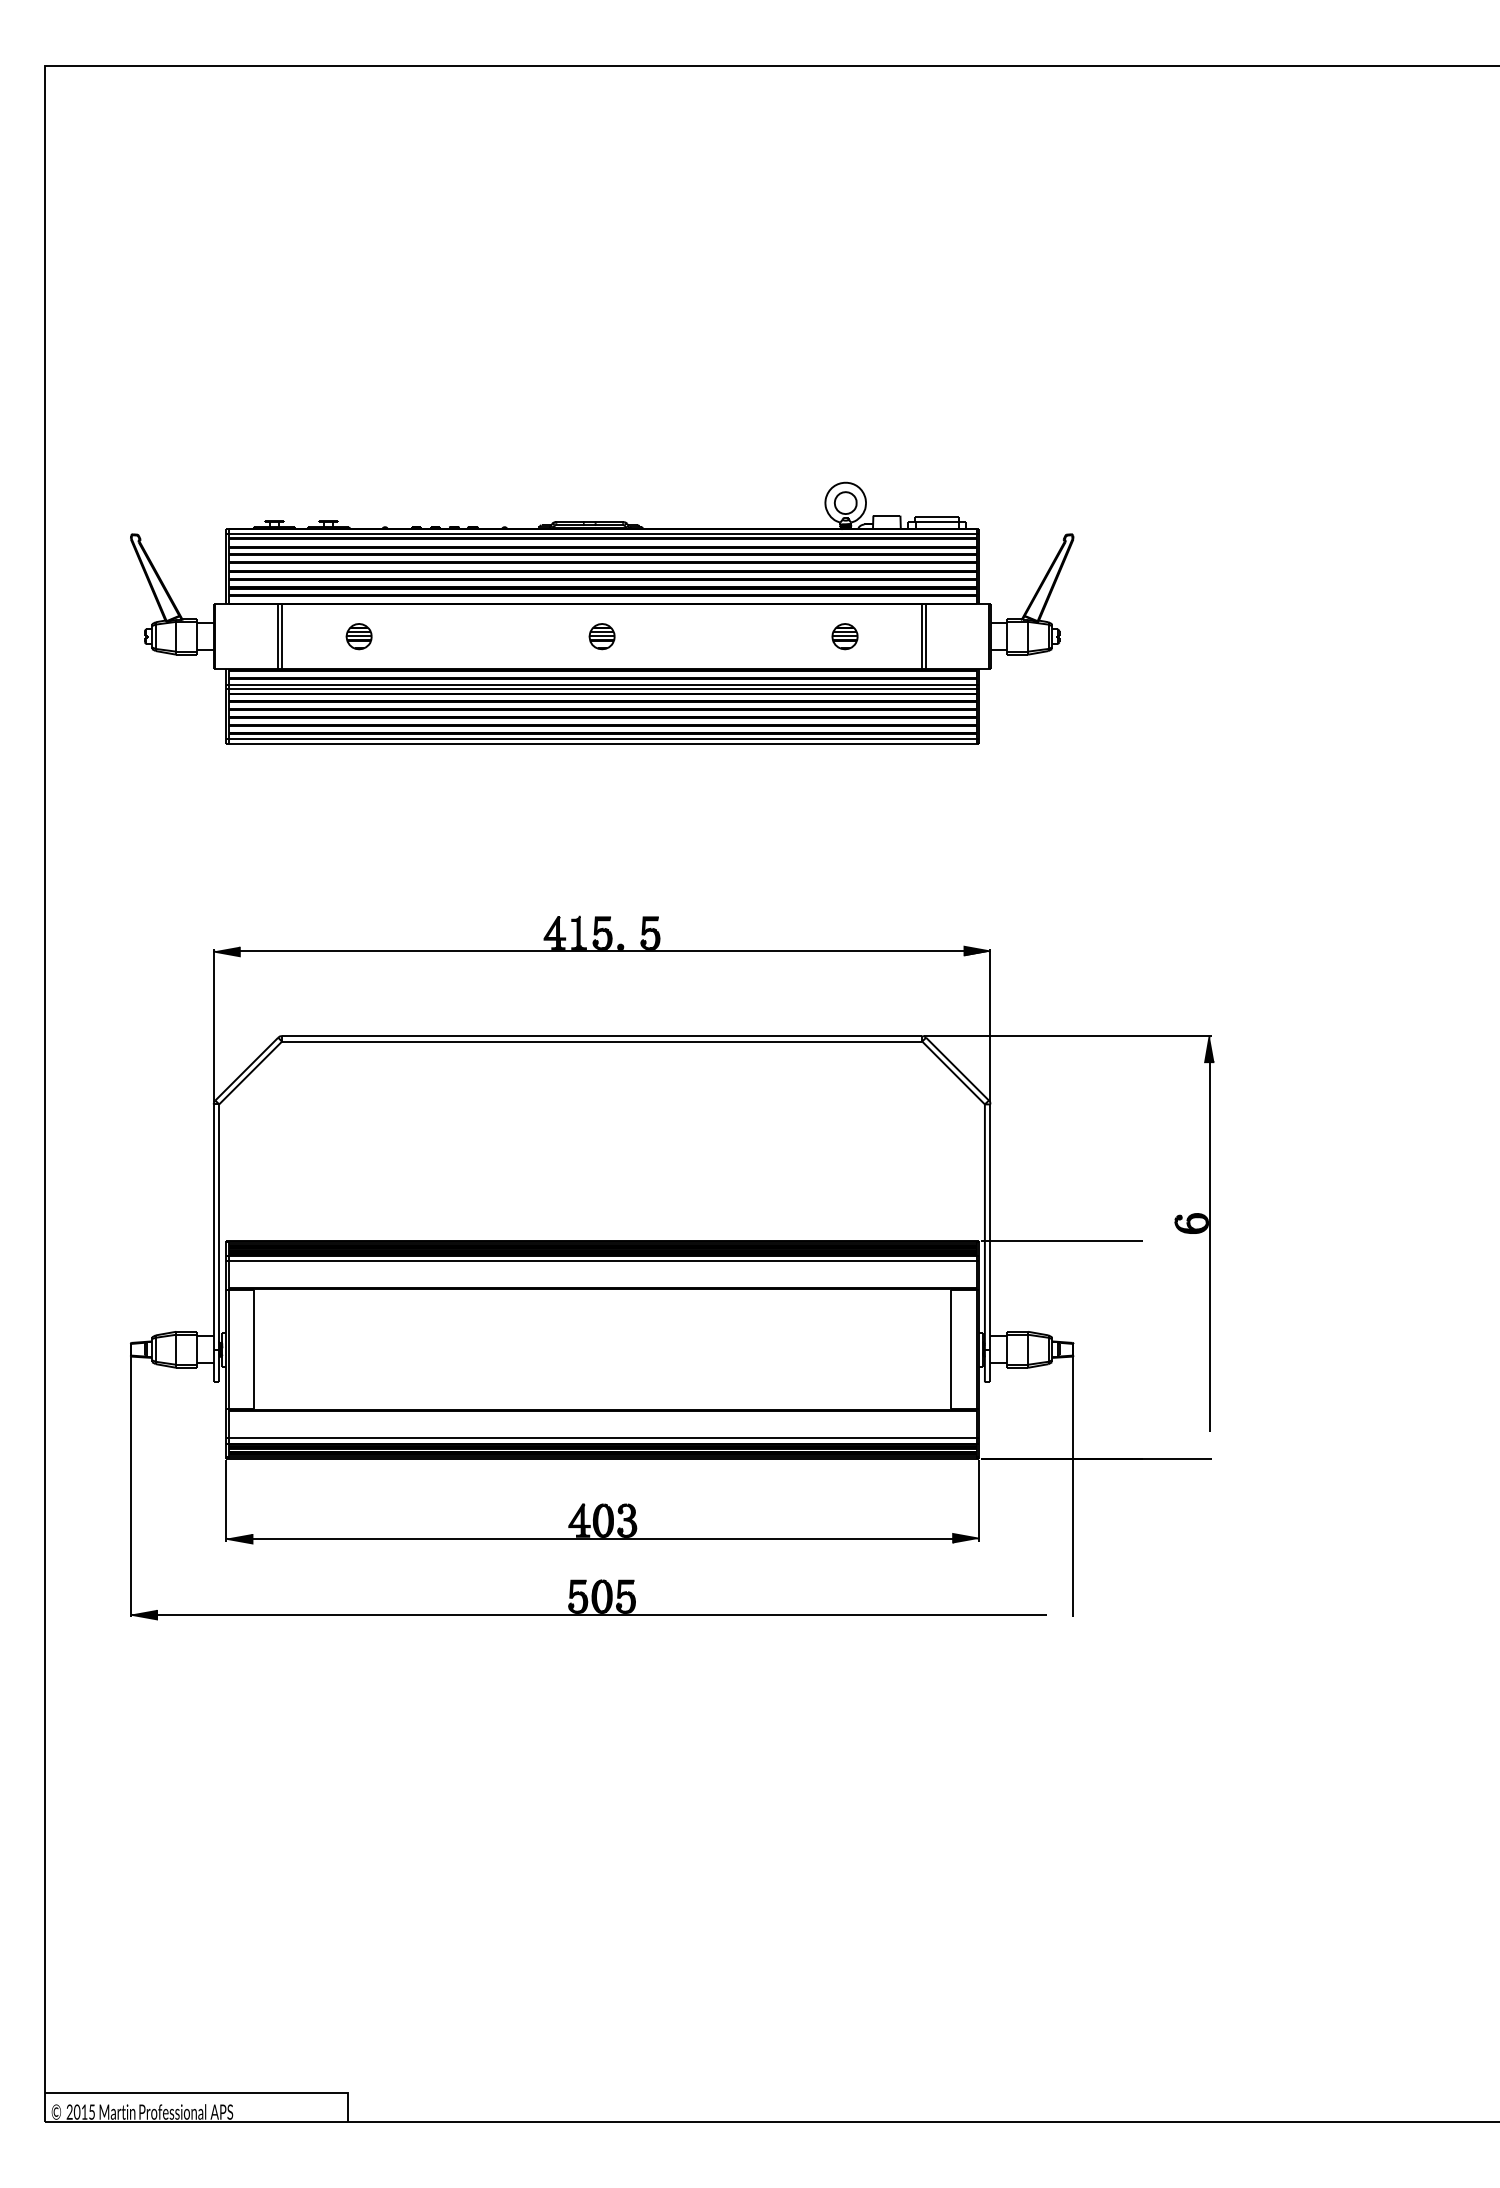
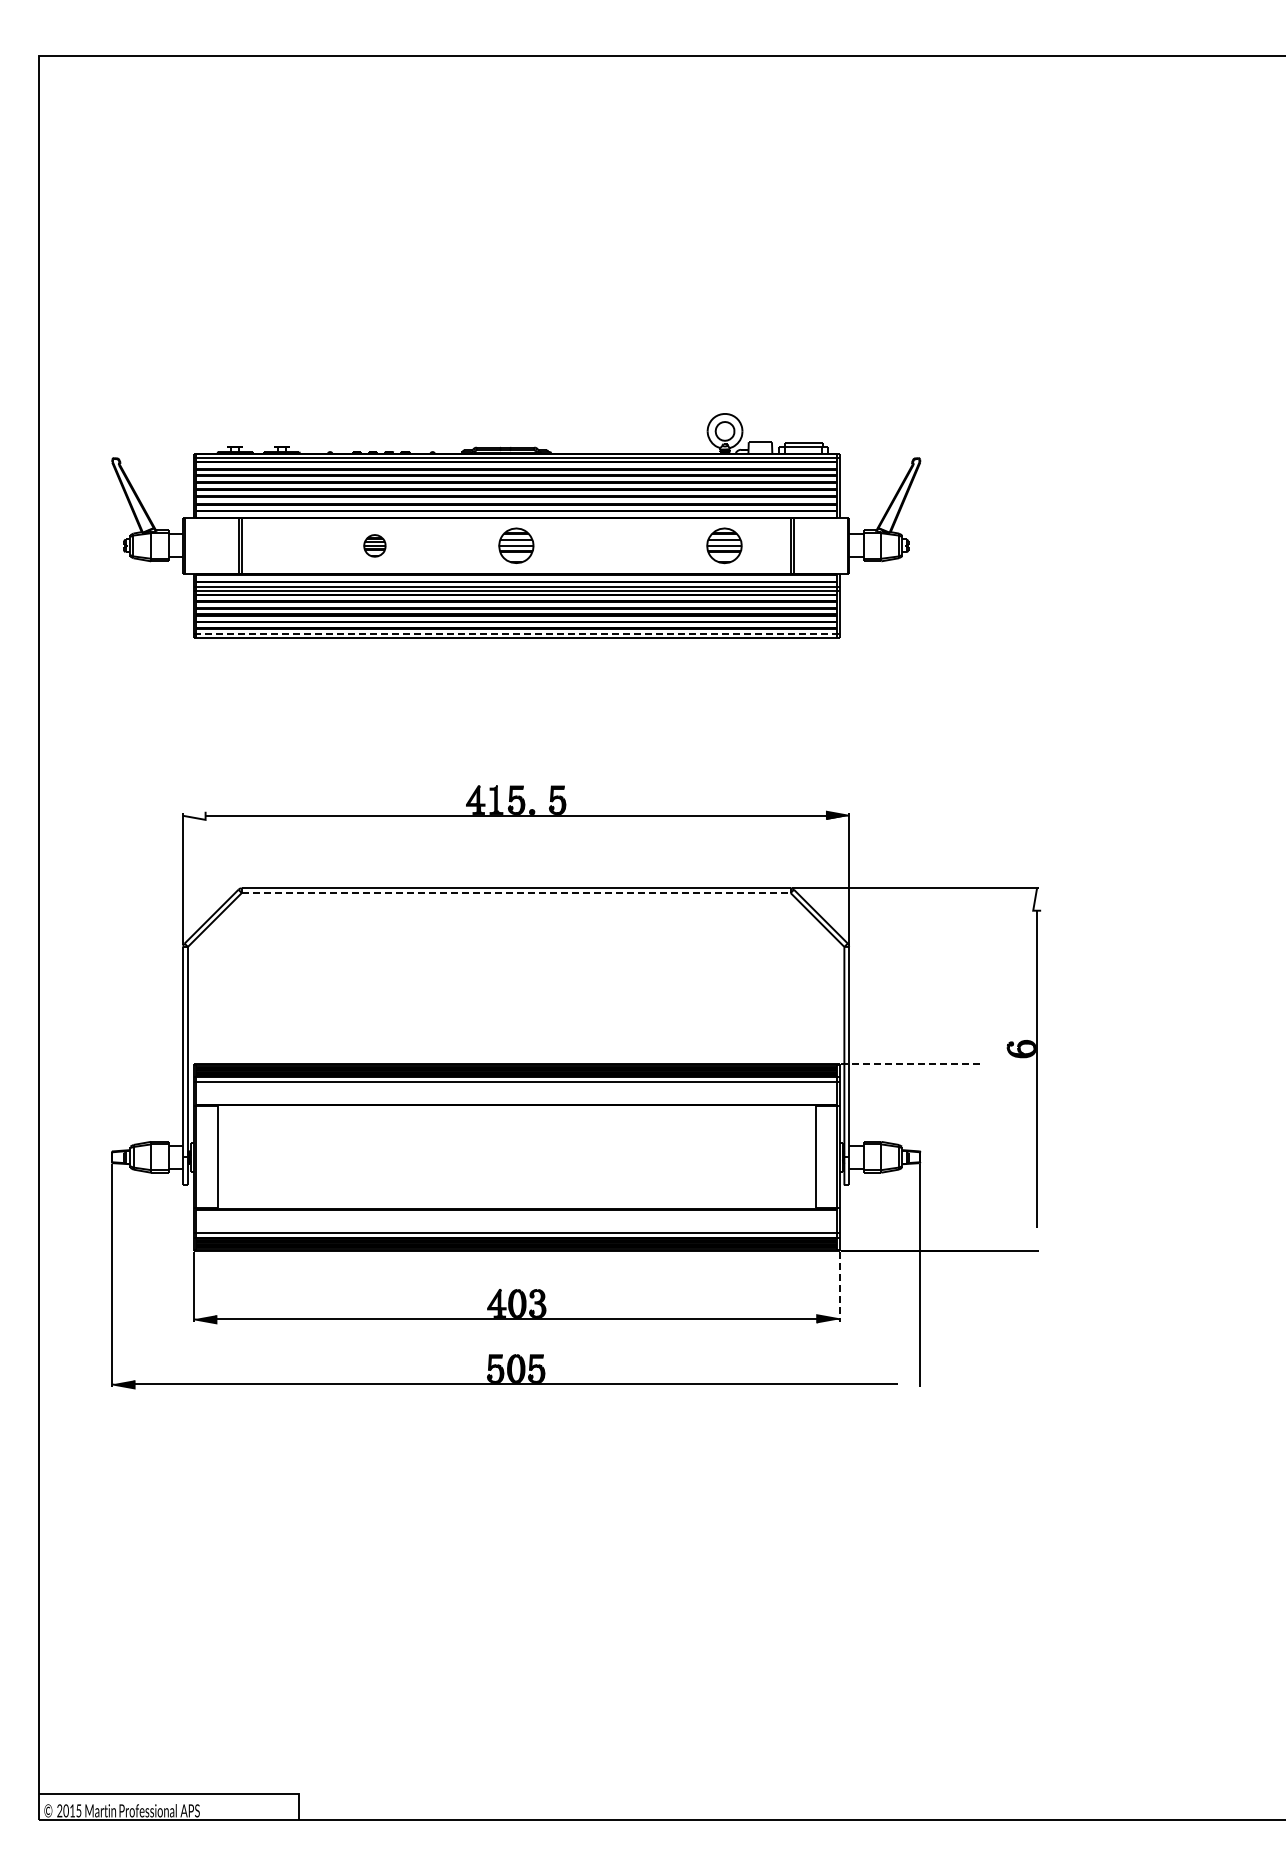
part: (358, 636) -> (374, 545), moved
part: (601, 636) -> (515, 545), size x1.6
part: (845, 636) -> (724, 545), size x1.6
line: (602, 738) -> (516, 633), solid -> dashed
fill: (226, 951) -> (194, 815), removed
line: (602, 1042) -> (516, 893), solid -> dashed
fill: (1210, 1049) -> (1037, 899), removed
line: (1063, 1241) -> (911, 1064), solid -> dashed
line: (979, 1500) -> (839, 1286), solid -> dashed

